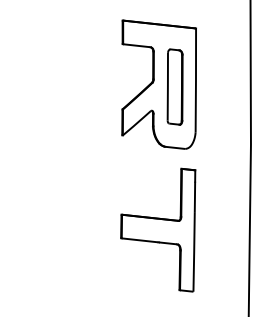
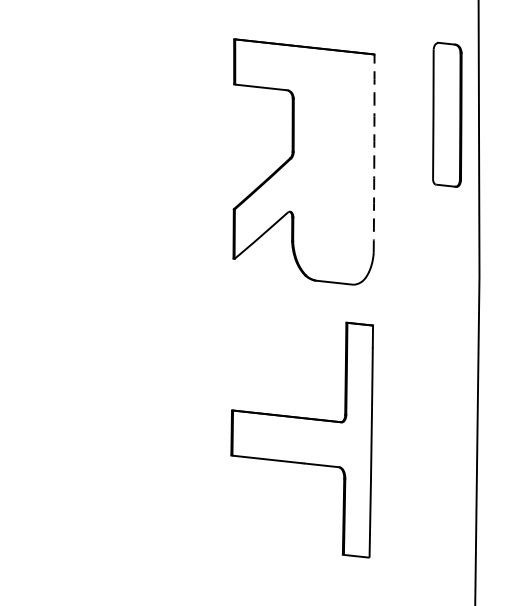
arc: (195, 80) -> (373, 153), solid -> dashed
part: (174, 86) -> (446, 113), moved

